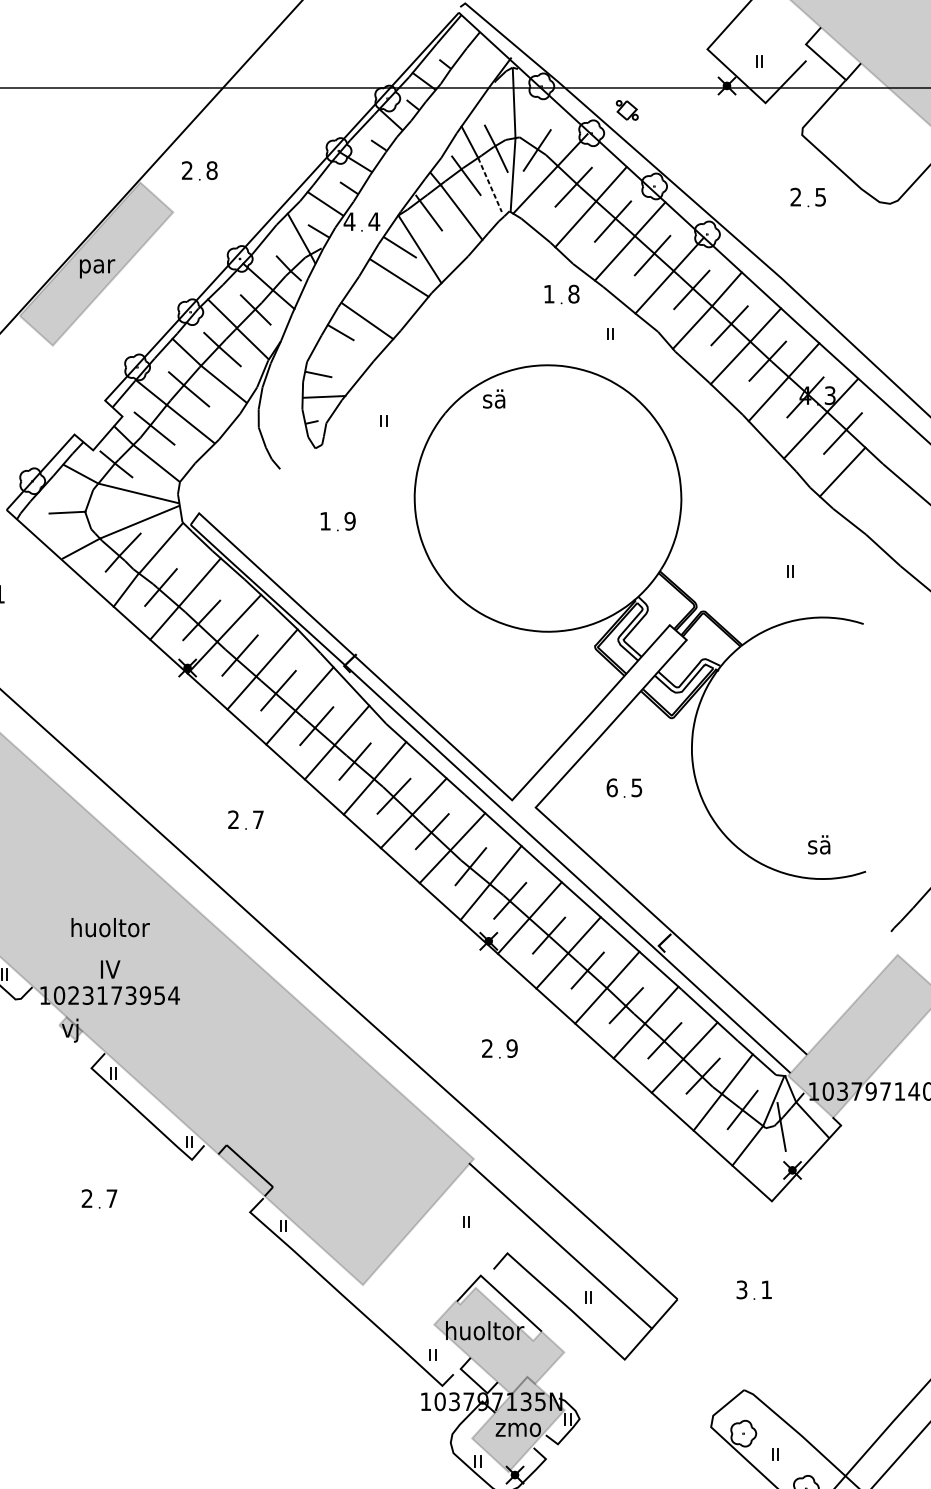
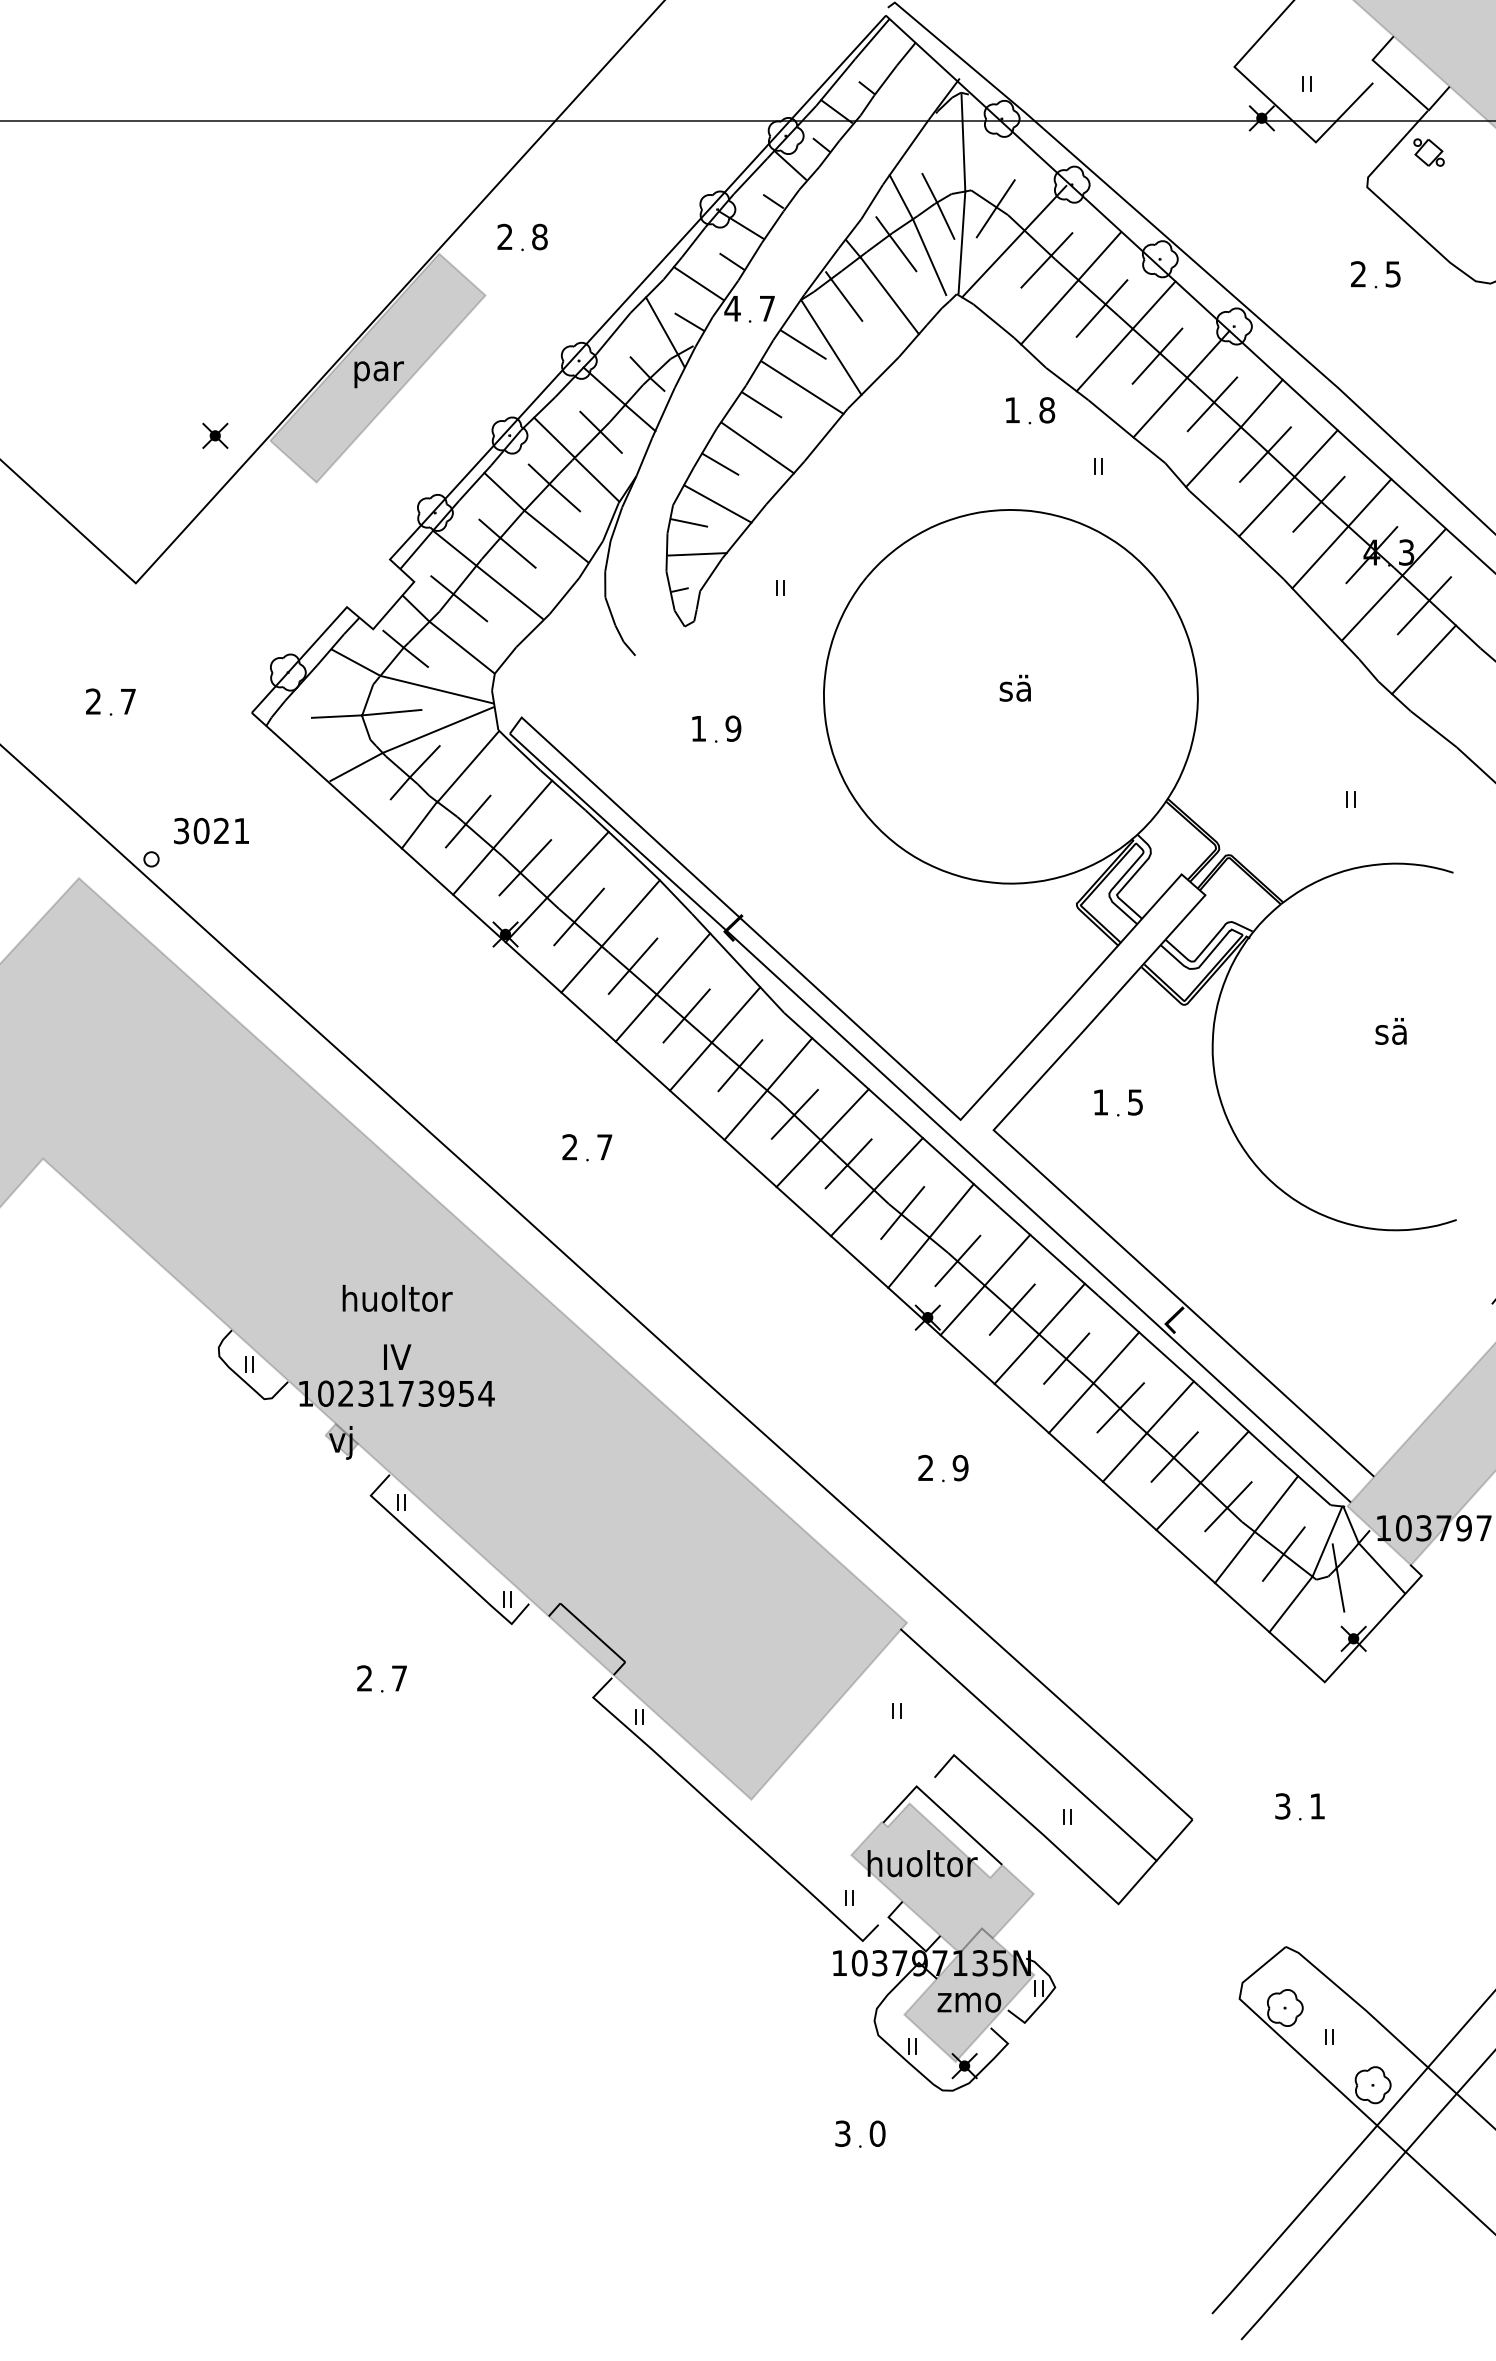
part: (626, 110) -> (1428, 152), moved
line: (489, 185) -> (929, 257), dashed -> solid
text: (374, 221) -> (767, 308), 4 -> 7
line: (370, 290) -> (761, 404), added
line: (338, 360) -> (717, 503), added
text: (493, 398) -> (1014, 687), moved
line: (106, 509) -> (391, 712), added
text: (611, 787) -> (1100, 1102), 6 -> 1
text: (818, 844) -> (1390, 1031), moved

